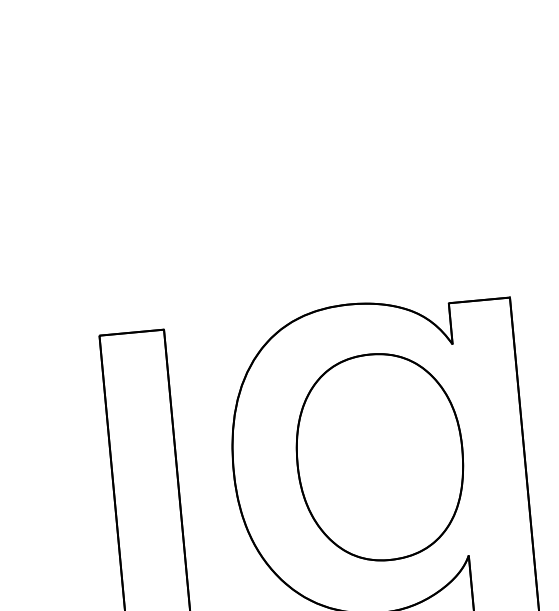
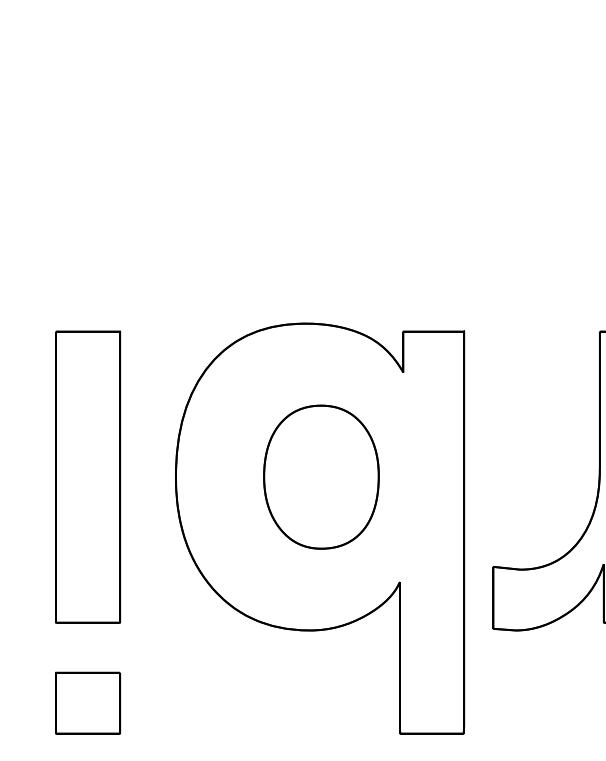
part: (380, 457) -> (321, 477), size x0.7

